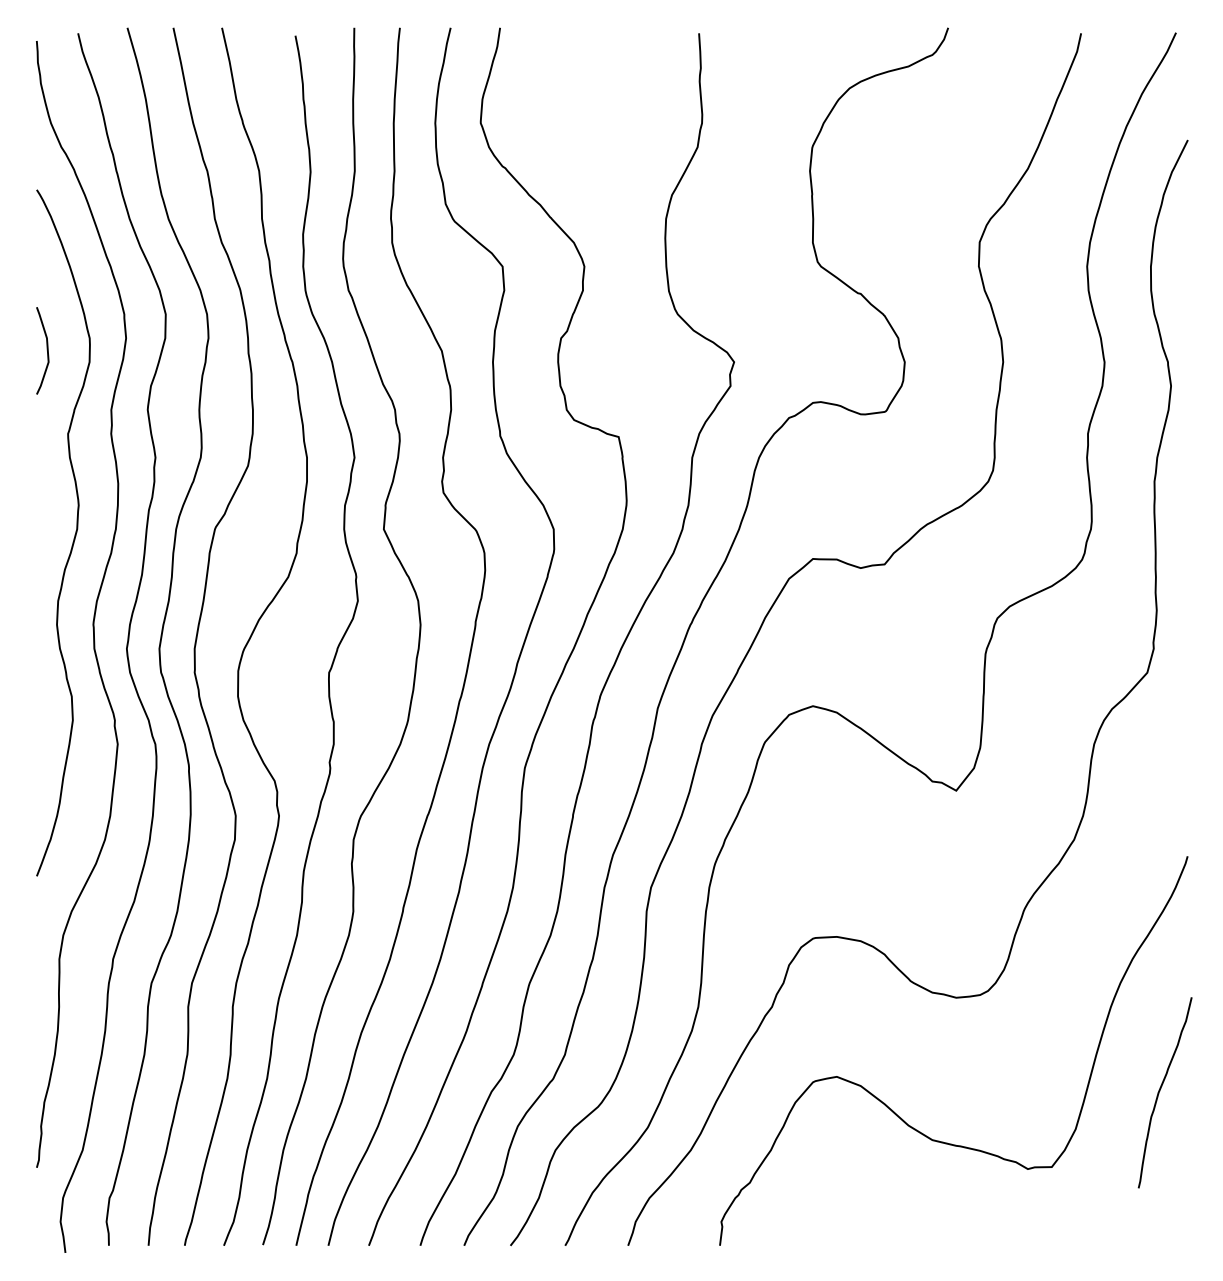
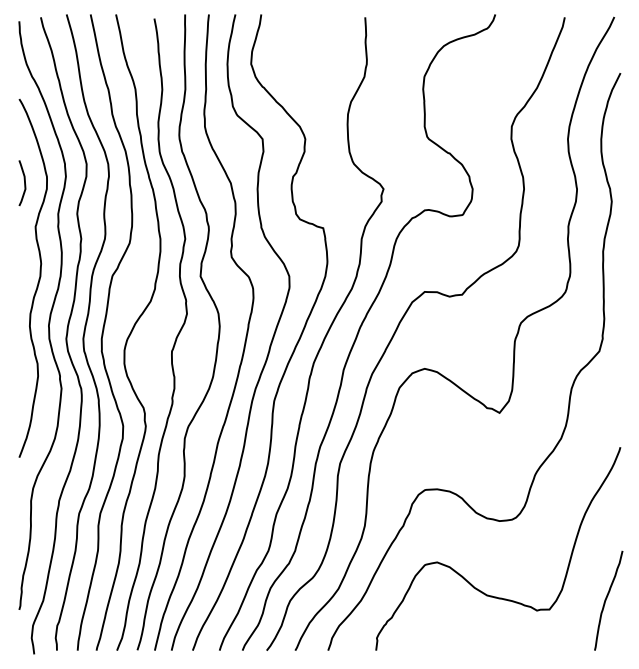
curve: (1160, 1092) -> (606, 600), moved

